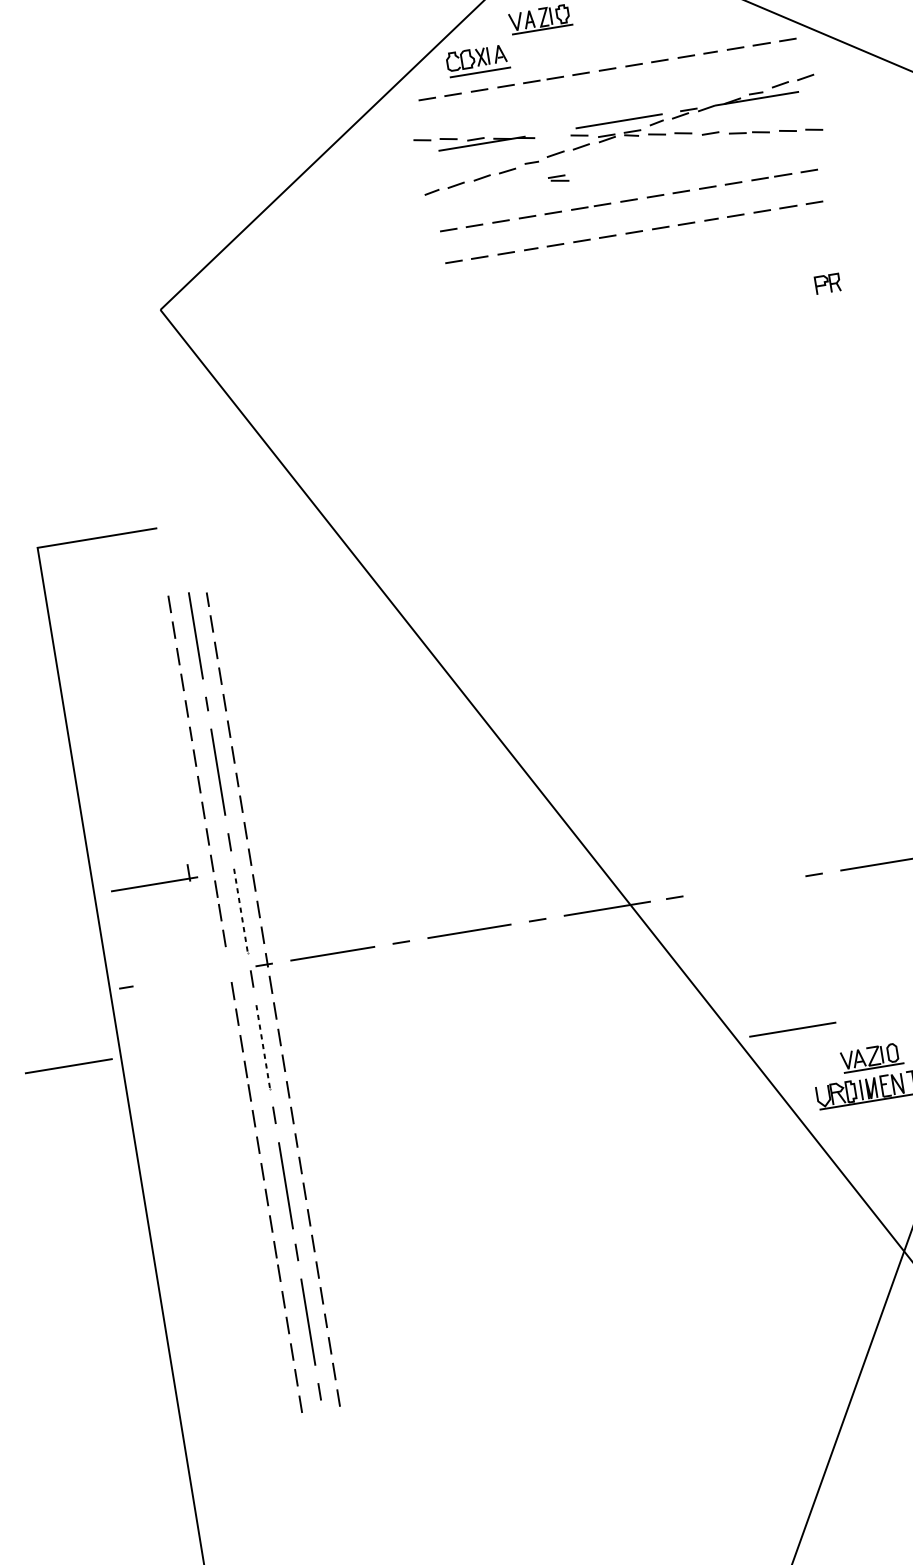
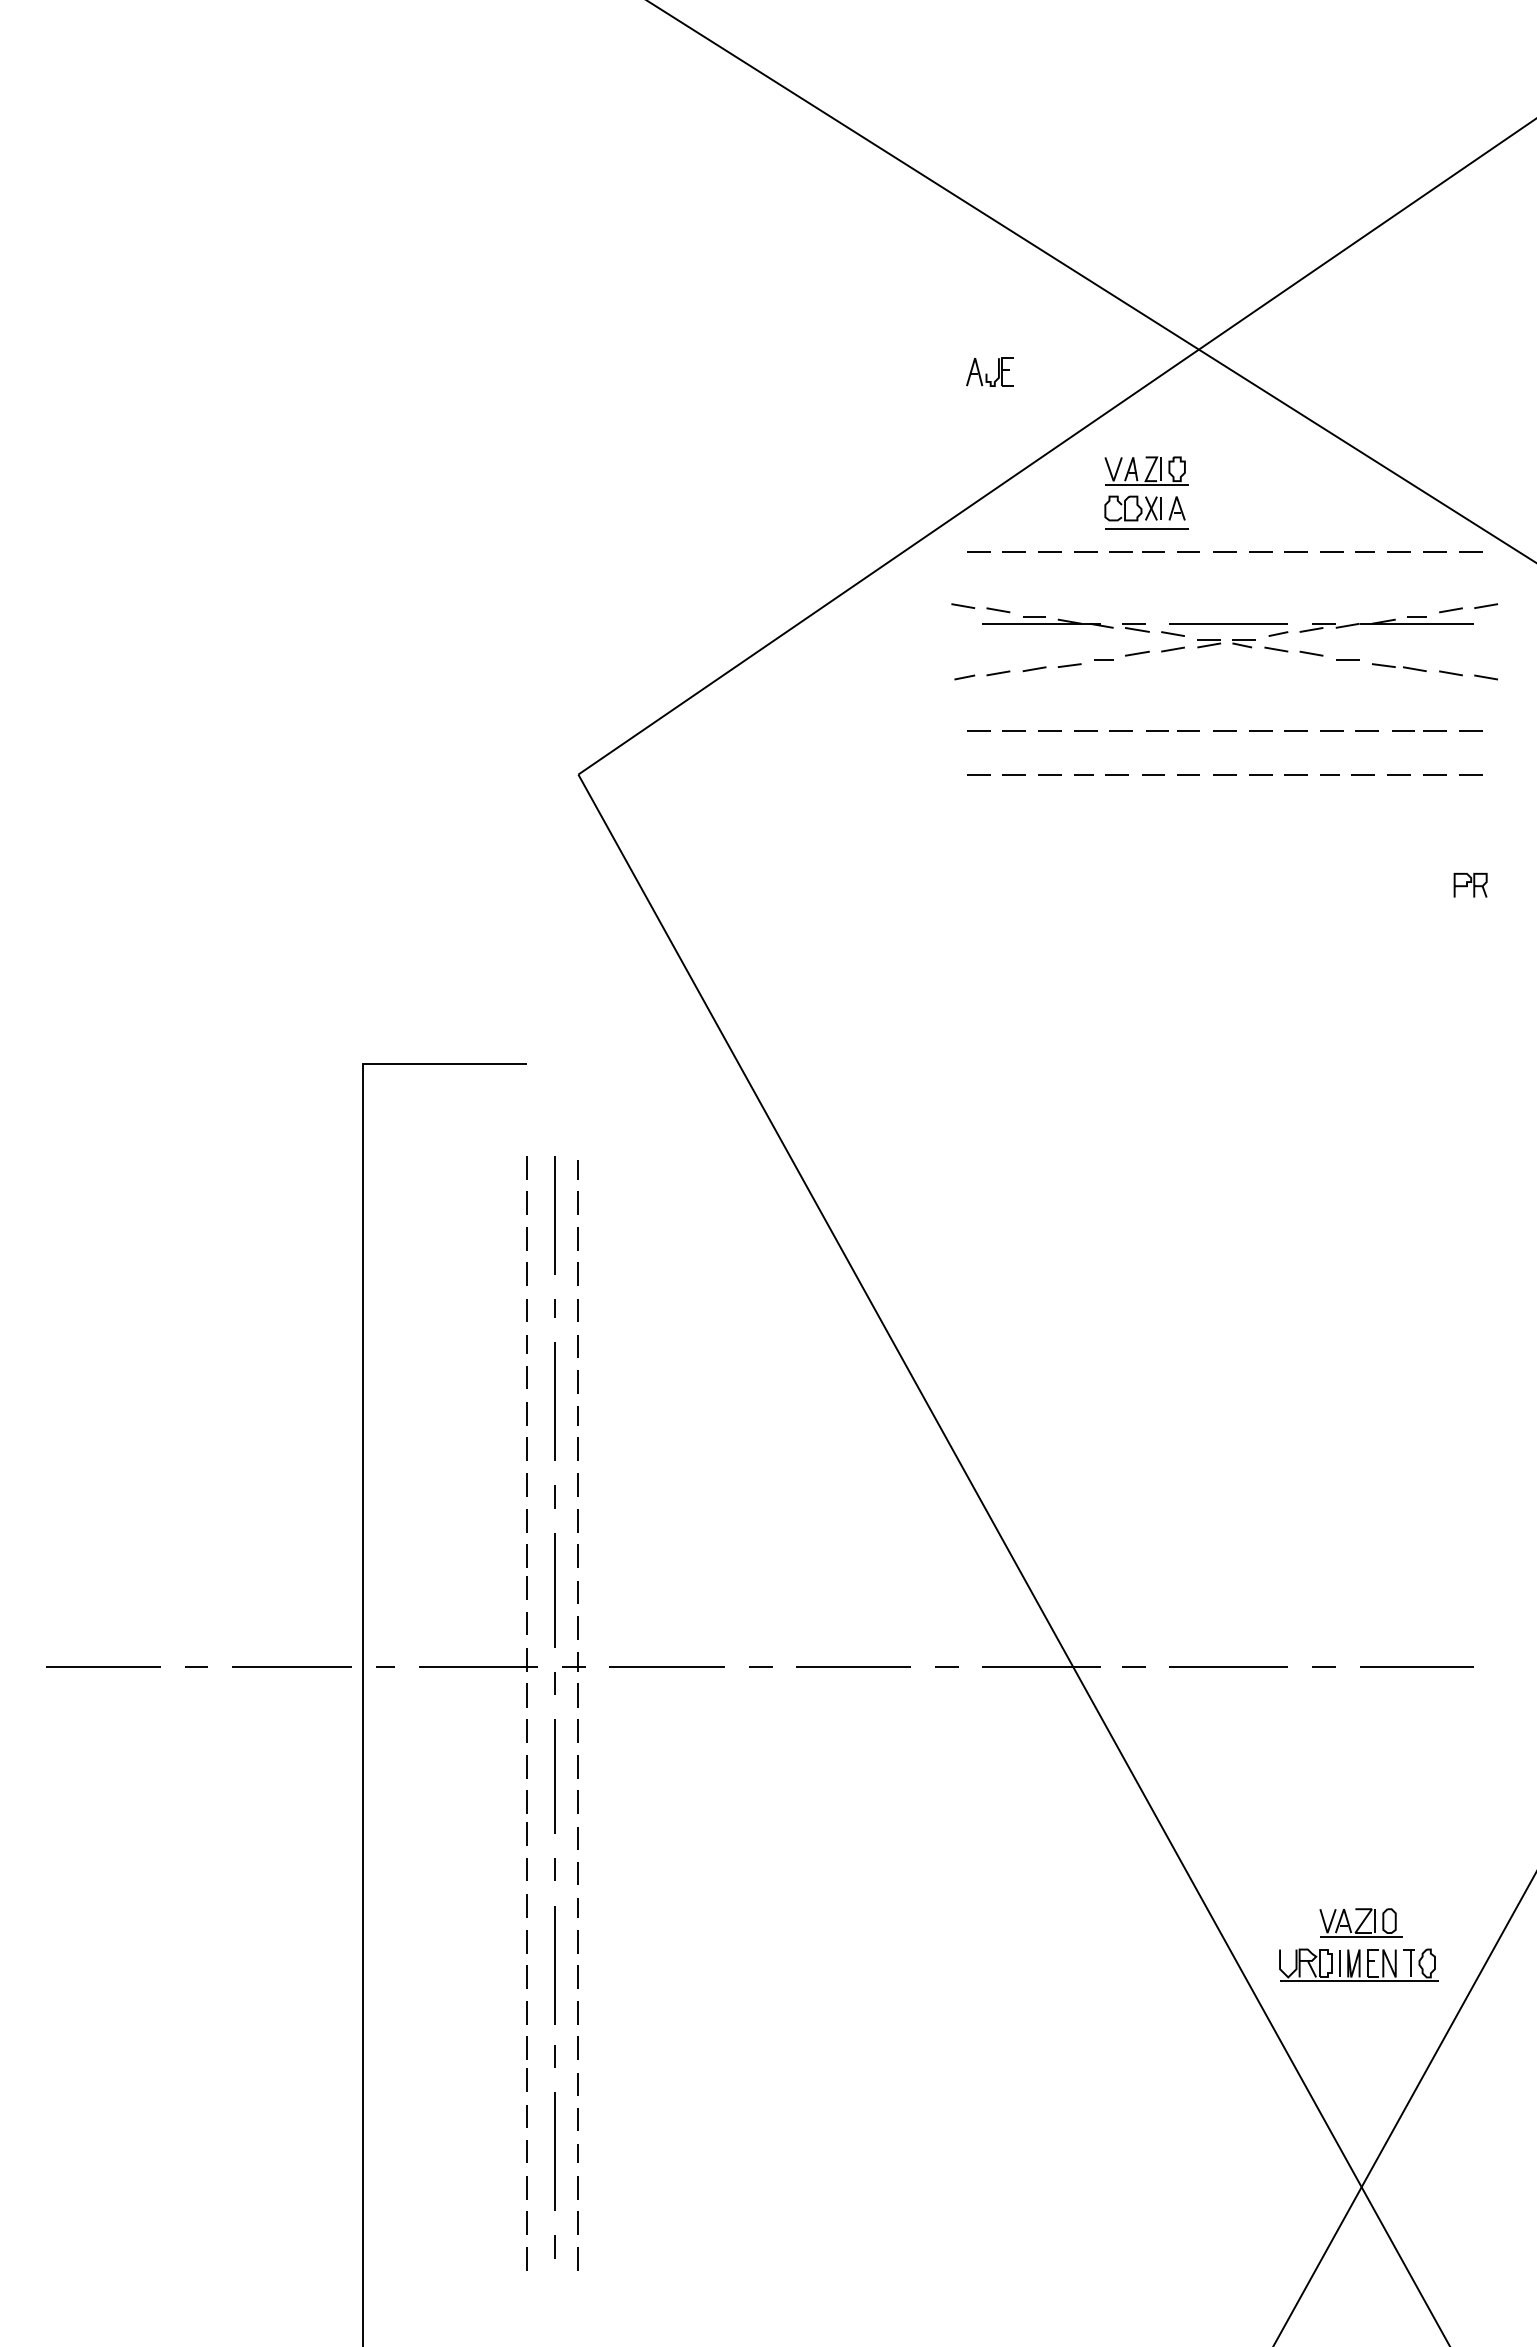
part: (478, 60) -> (1146, 512), moved
part: (558, 179) -> (1135, 627), moved
part: (154, 883) -> (478, 1666), moved
line: (240, 910) -> (554, 1590), dashed -> solid
line: (792, 1029) -> (1228, 1666), moved
line: (263, 1047) -> (554, 1776), dashed -> solid
line: (68, 1065) -> (291, 1666), moved

